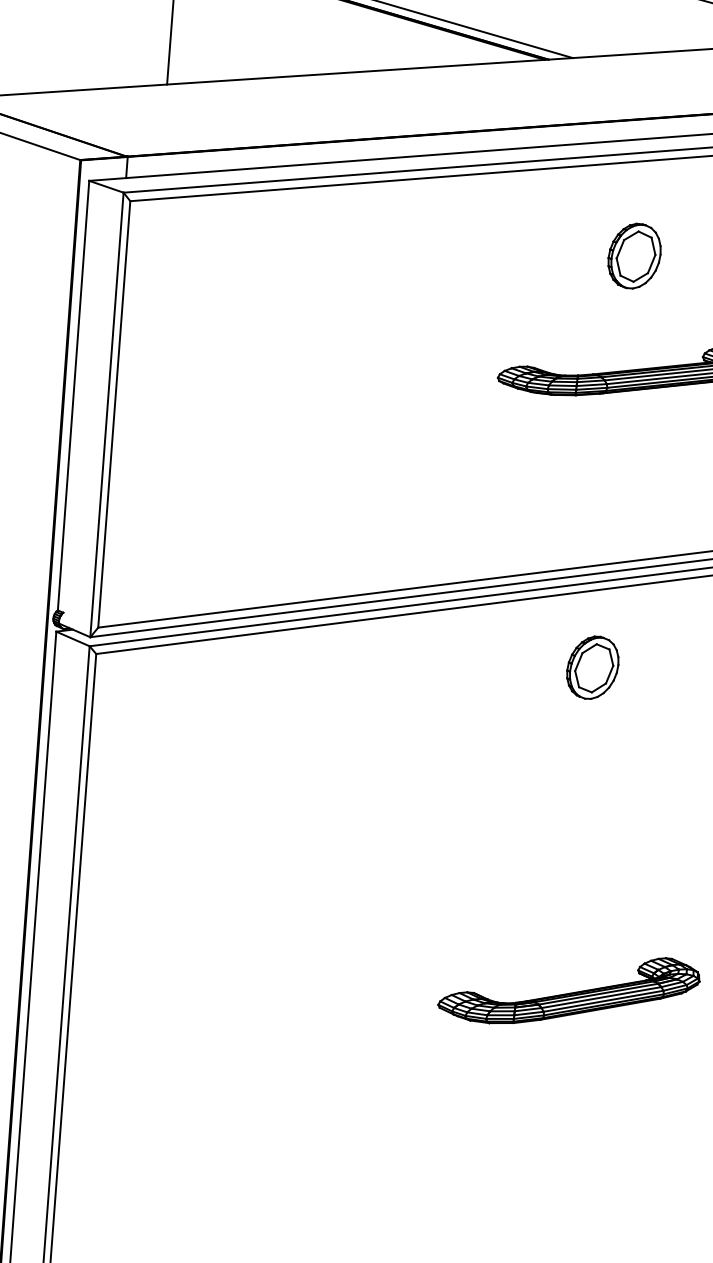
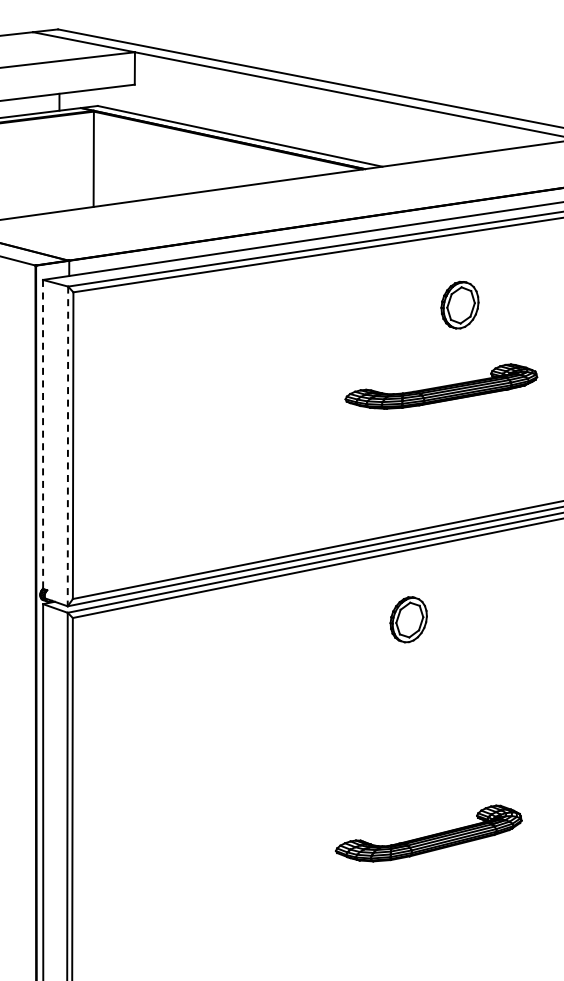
part: (633, 255) -> (459, 304), moved
line: (74, 395) -> (43, 434), solid -> dashed
line: (106, 414) -> (67, 446), solid -> dashed
part: (592, 667) -> (408, 619), moved

